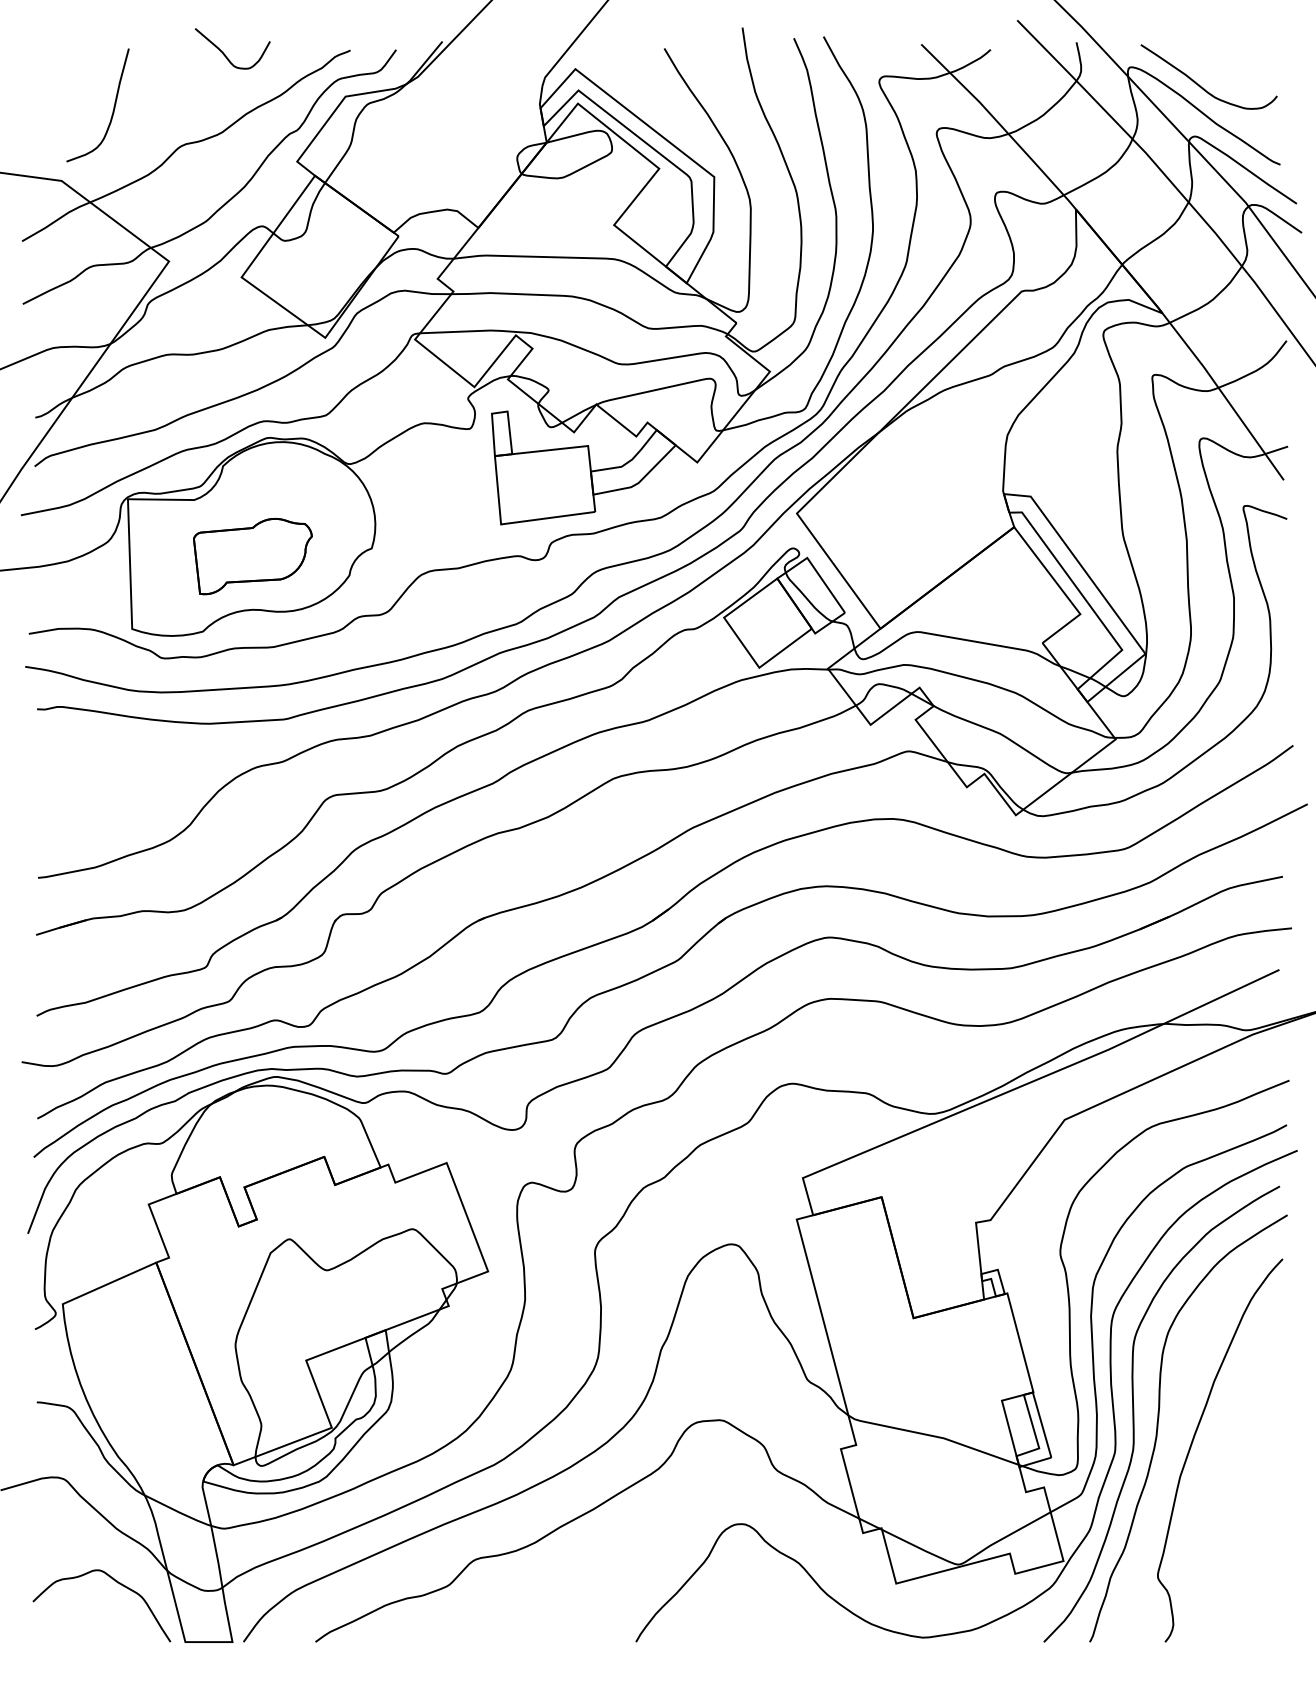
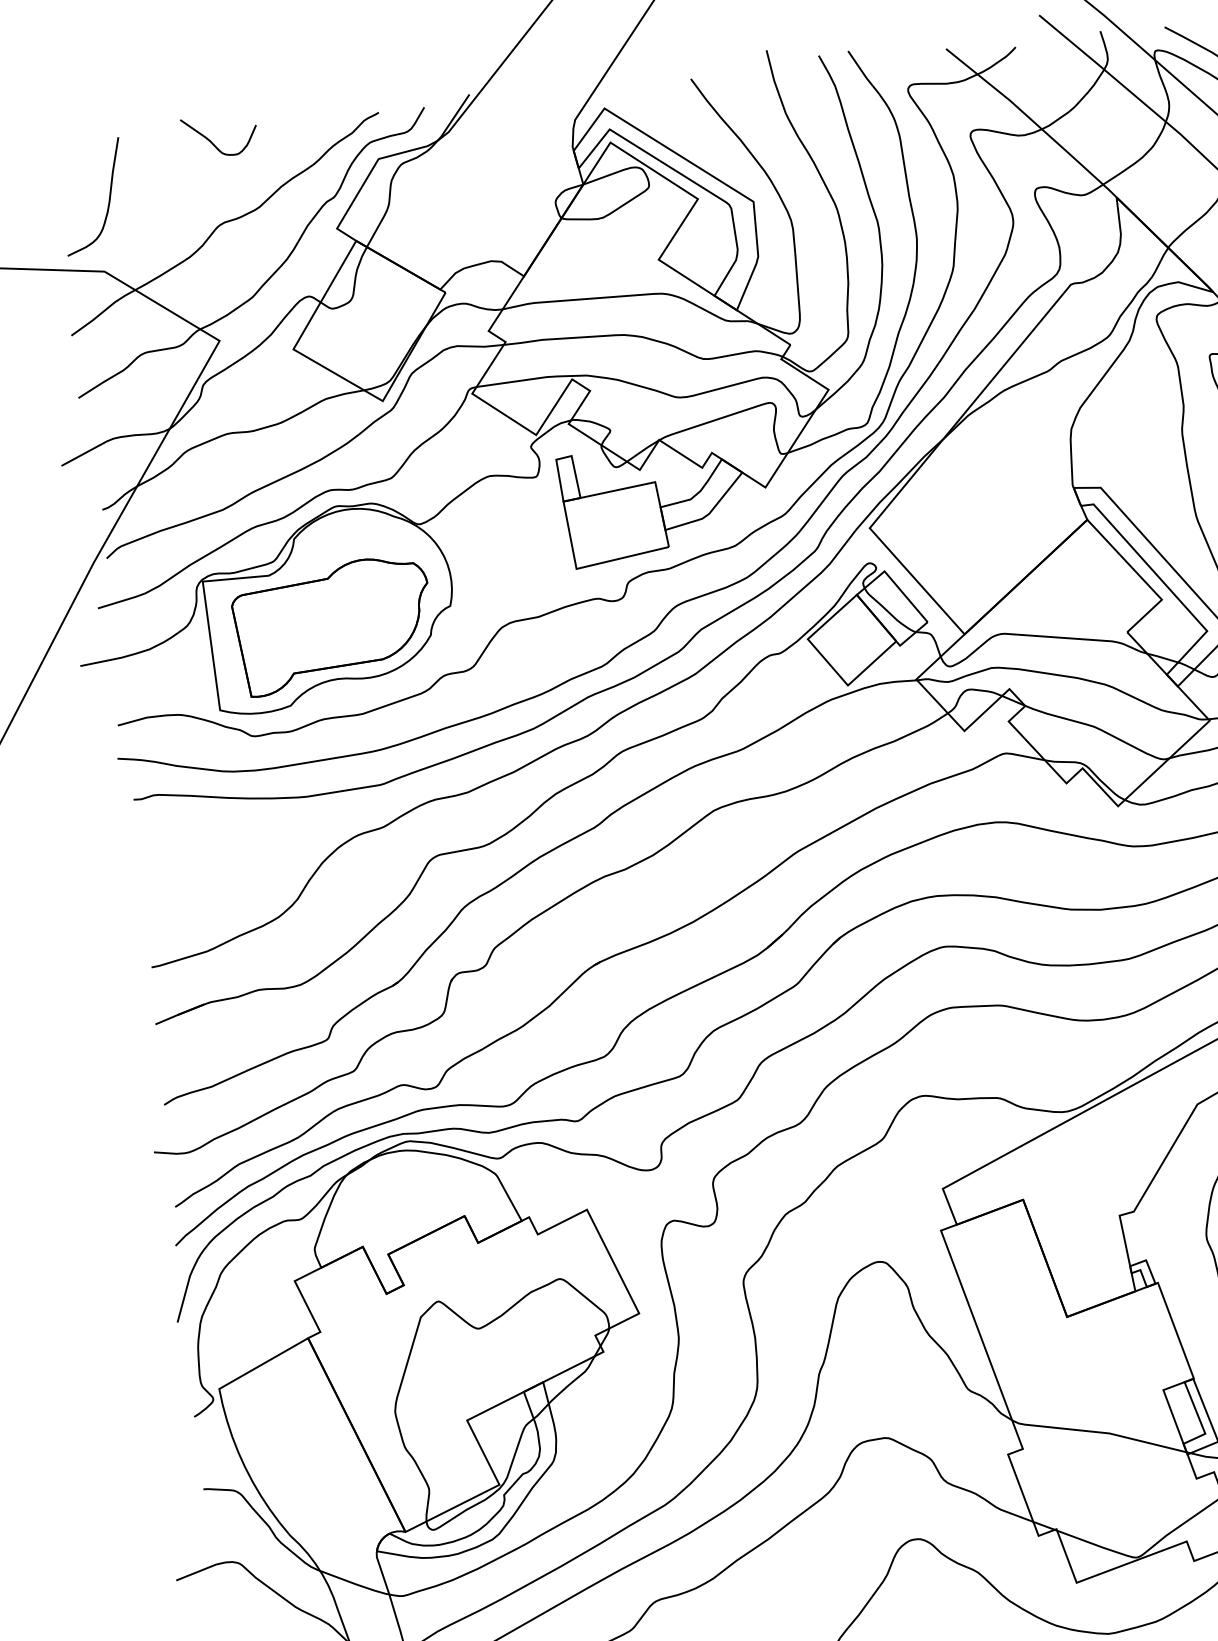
curve: (225, 54) -> (213, 142), moved
curve: (113, 106) -> (108, 196), moved
part: (252, 556) -> (332, 625), size x1.67

